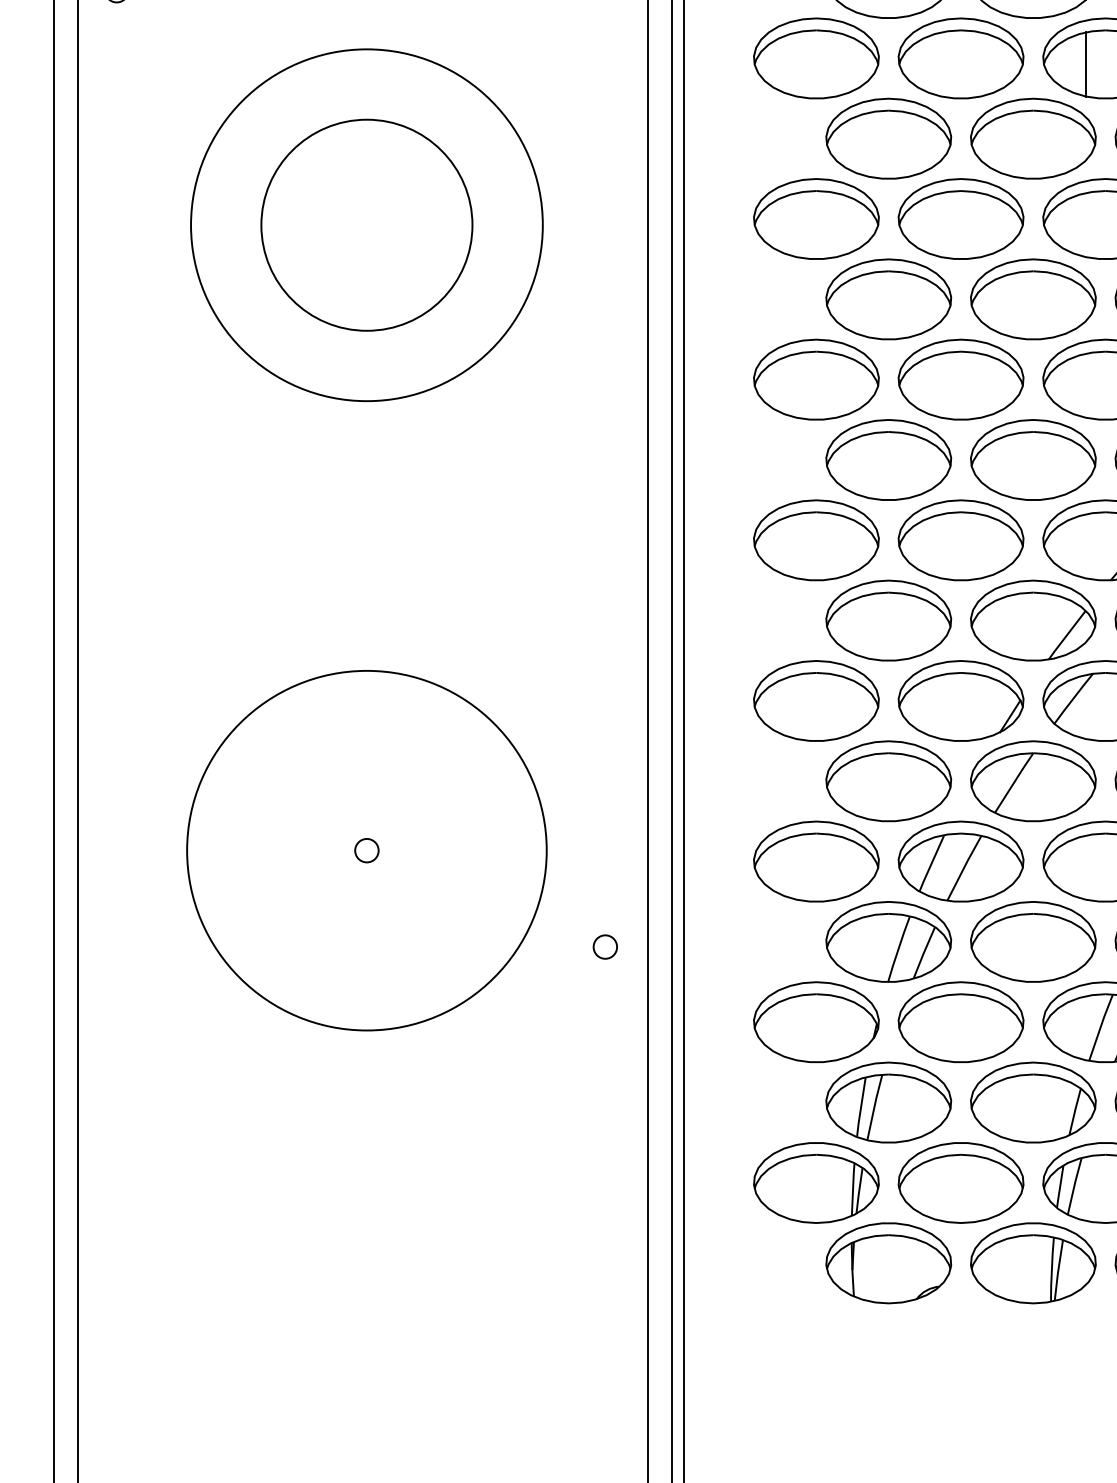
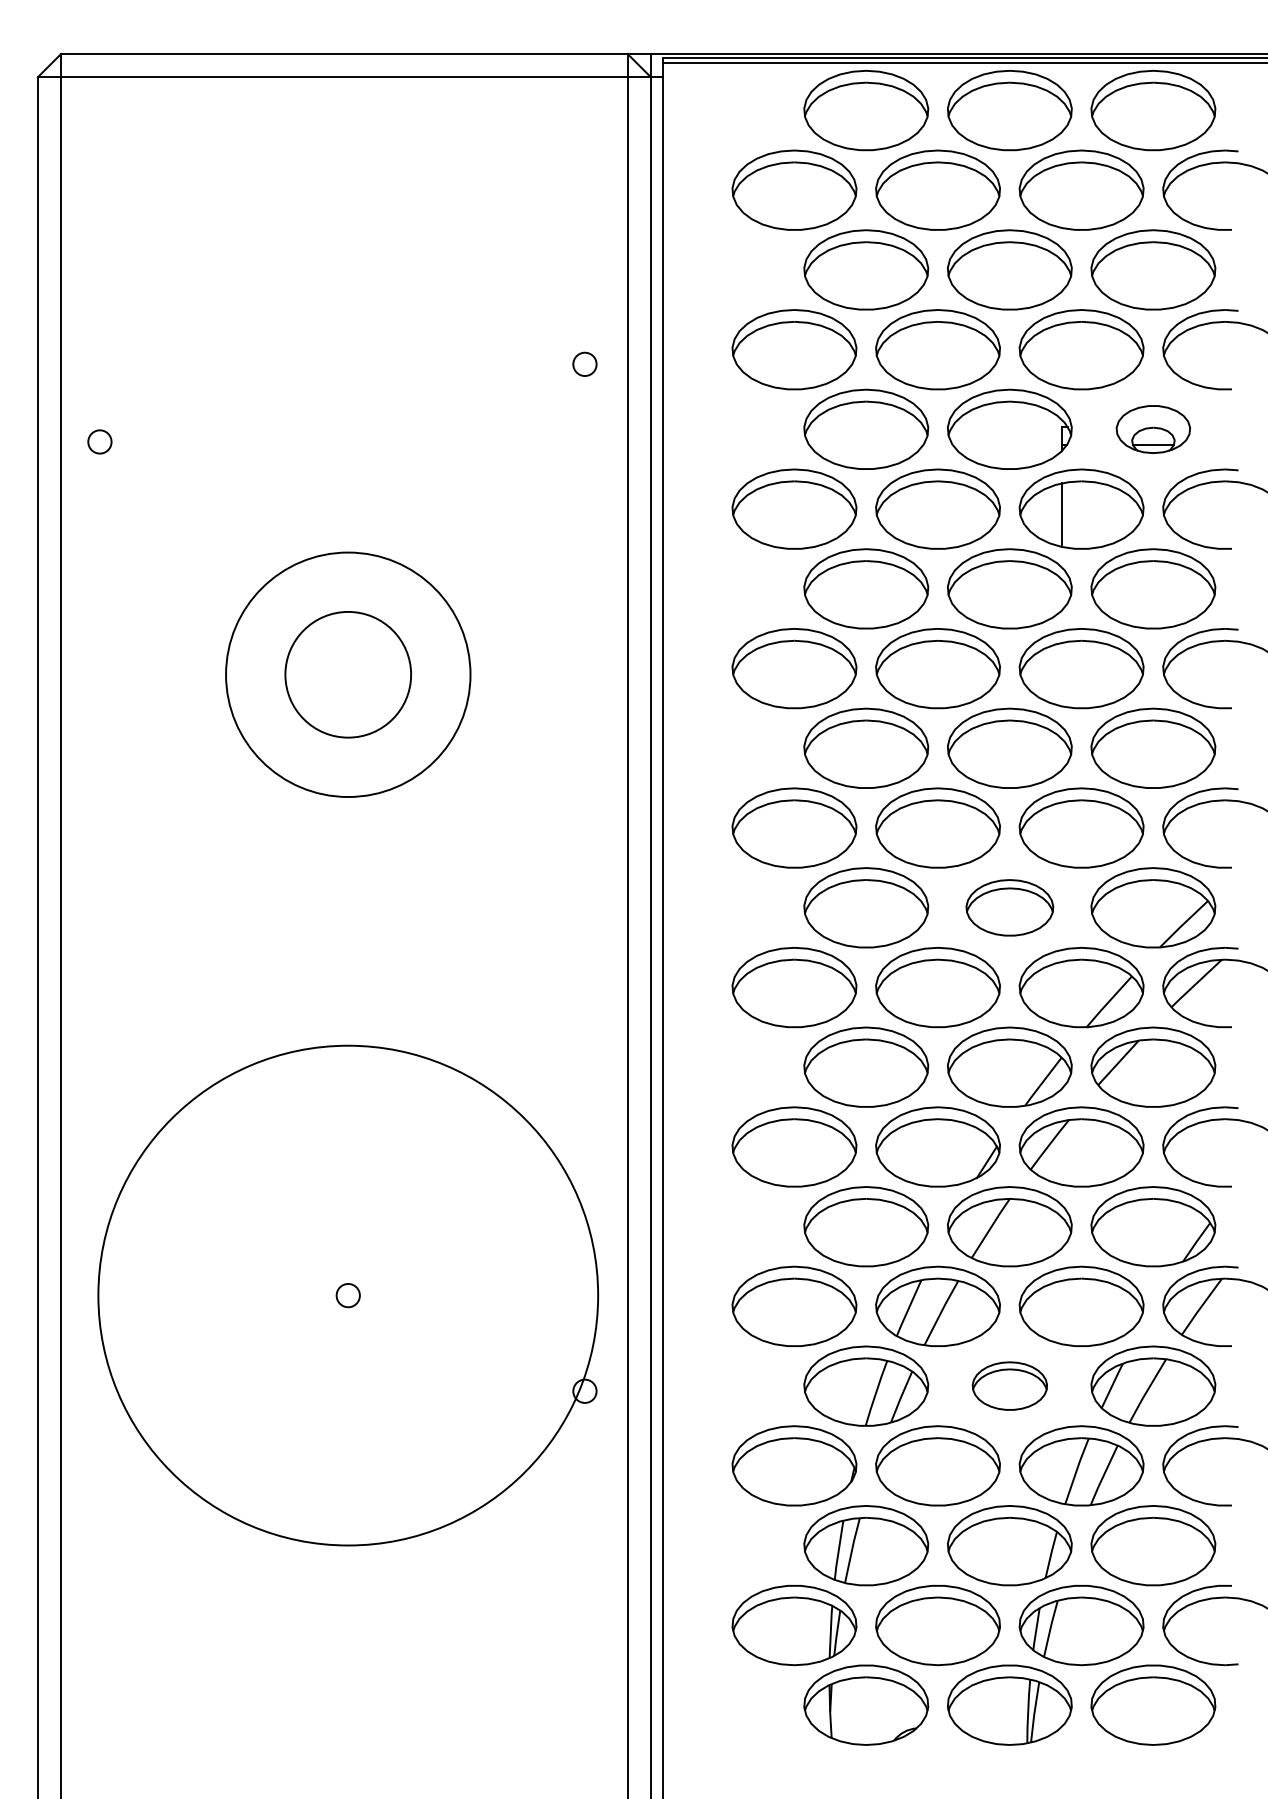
circle: (366, 224) -> (347, 674), size x0.7
circle: (367, 224) -> (348, 674), size x0.6
part: (1033, 459) -> (1009, 907), size x0.7
circle: (366, 850) -> (347, 1295), size x1.4
part: (1033, 941) -> (1009, 1385), size x0.6

